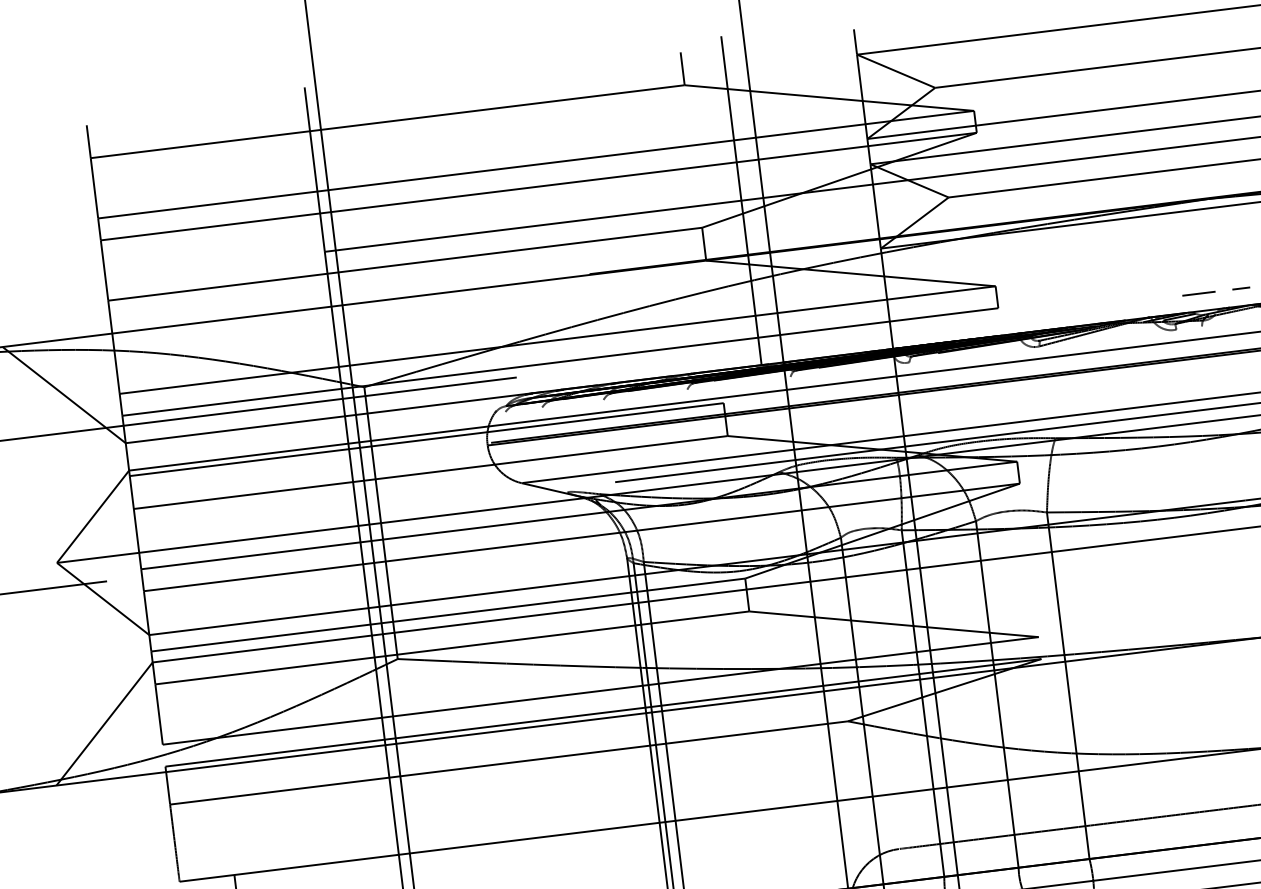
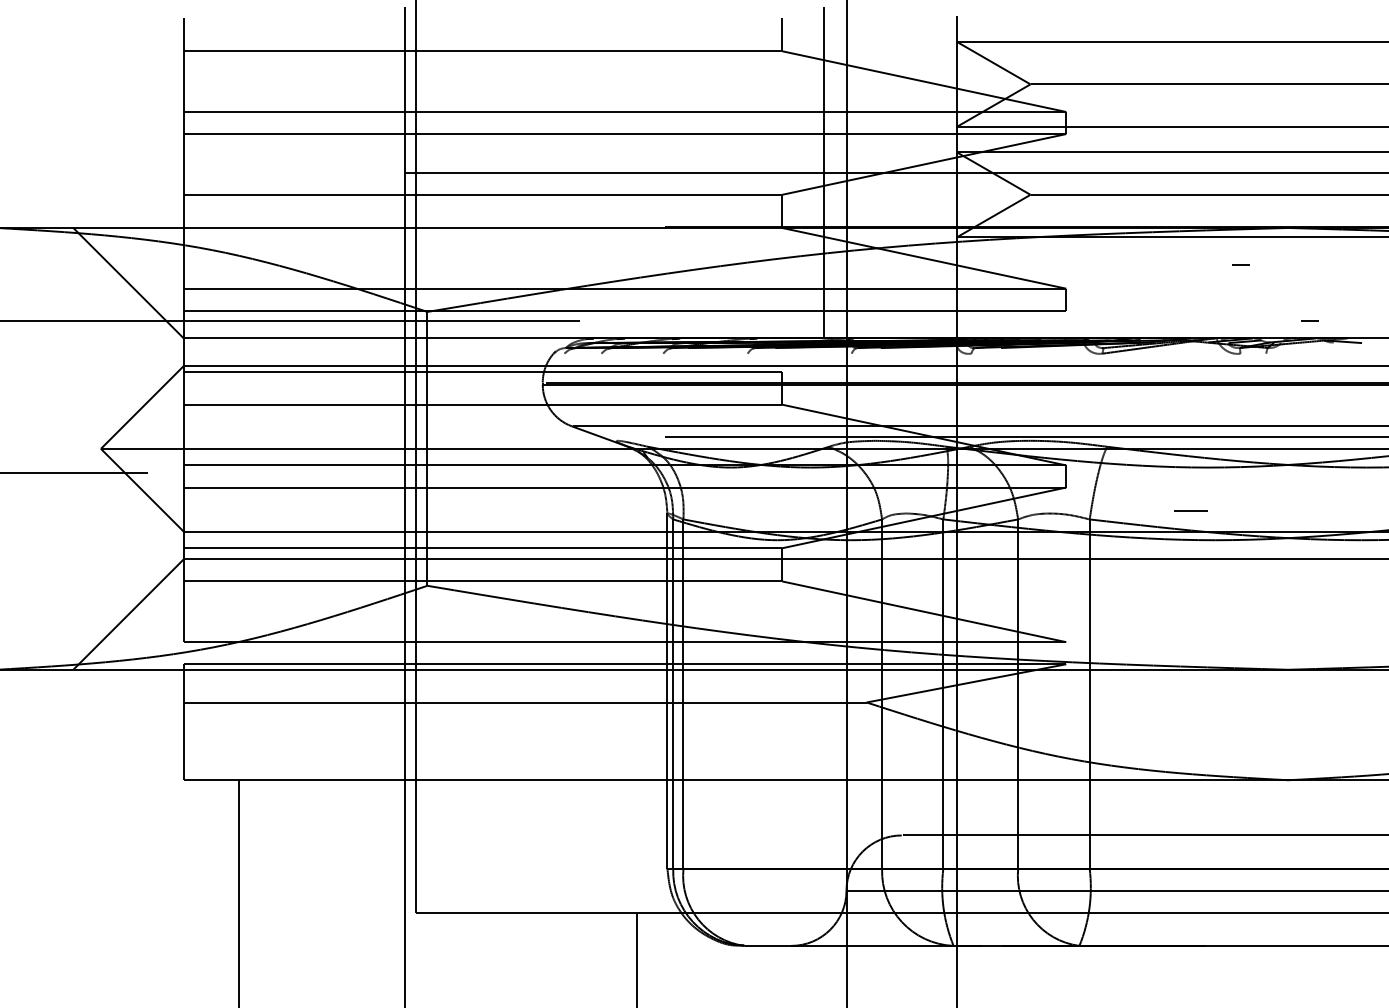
line: (1165, 241) -> (1240, 264), added
line: (1198, 293) -> (1190, 510), moved

